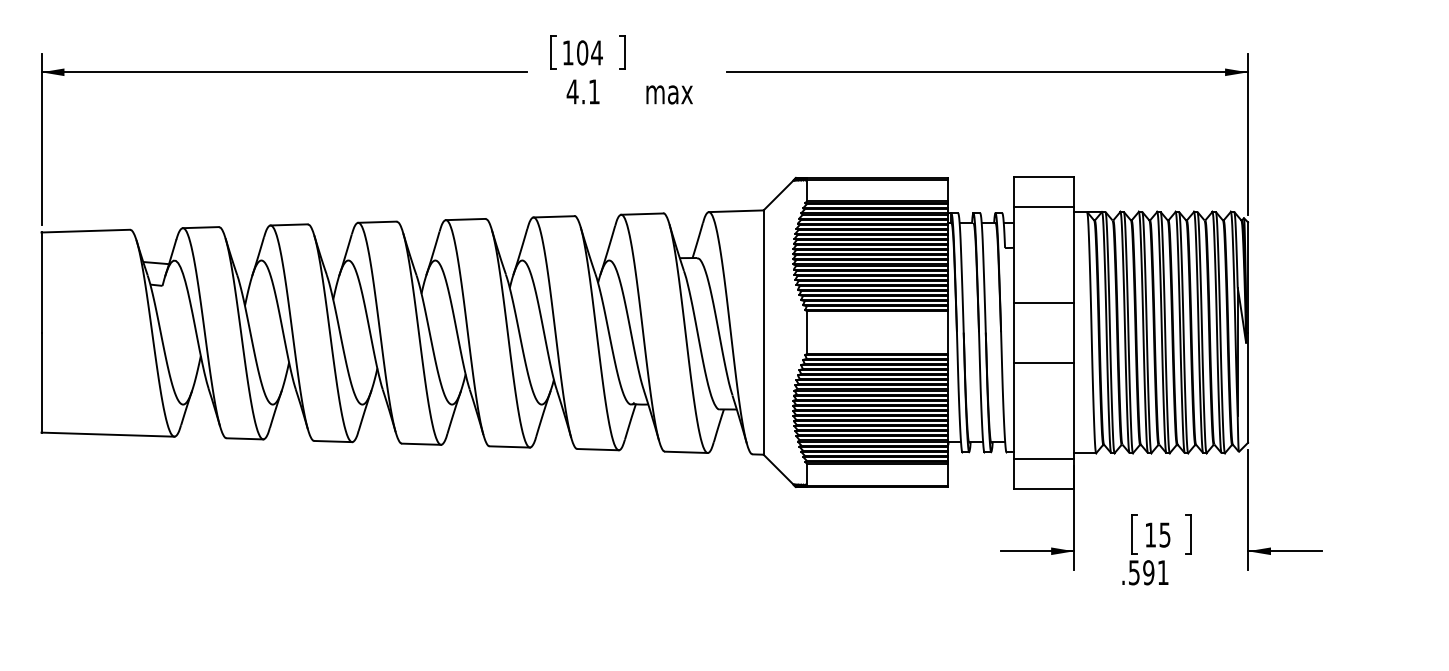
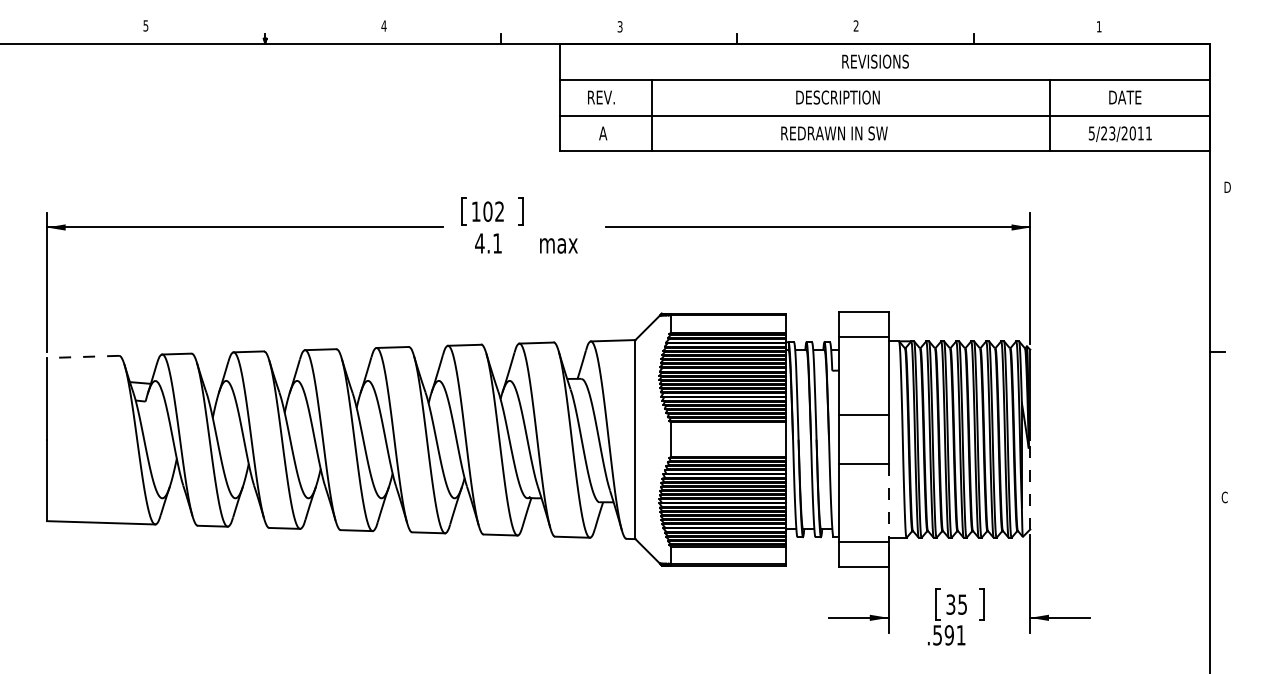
text: (596, 52) -> (499, 211), 104 -> 102
line: (85, 230) -> (82, 356), solid -> dashed
line: (1248, 387) -> (1030, 484), solid -> dashed
line: (1074, 410) -> (888, 503), solid -> dashed
text: (1150, 534) -> (950, 604), 15 -> 35

